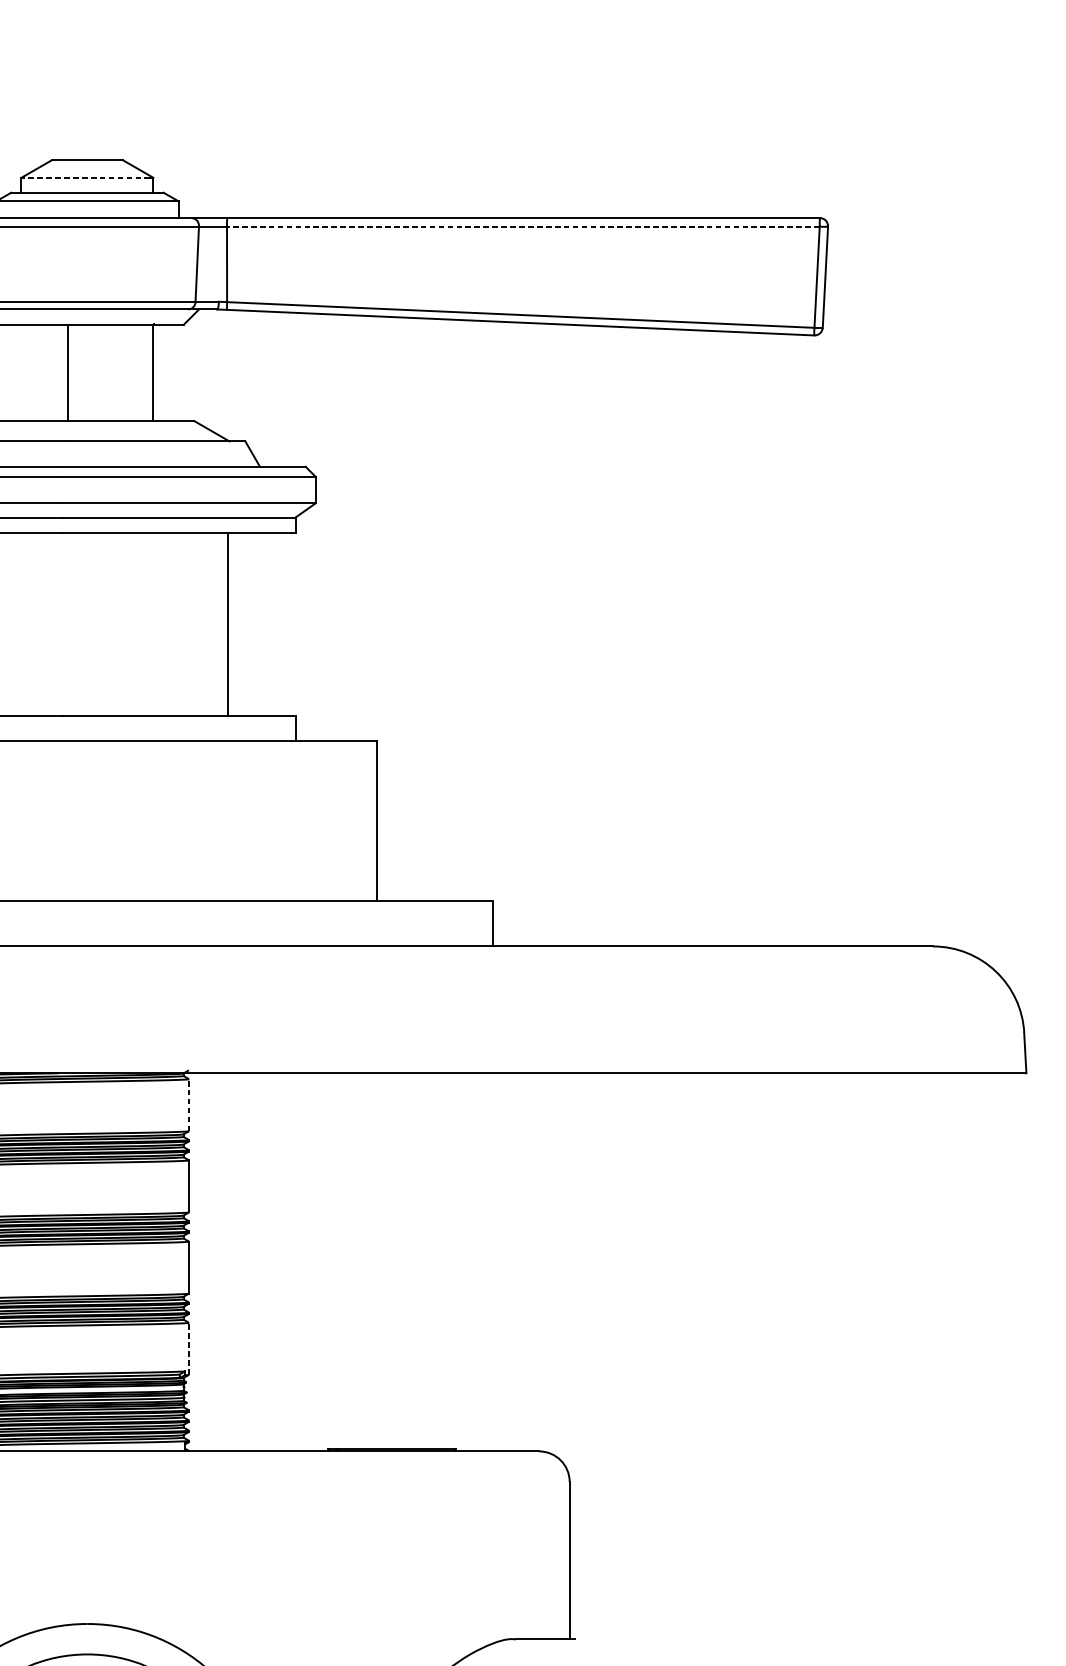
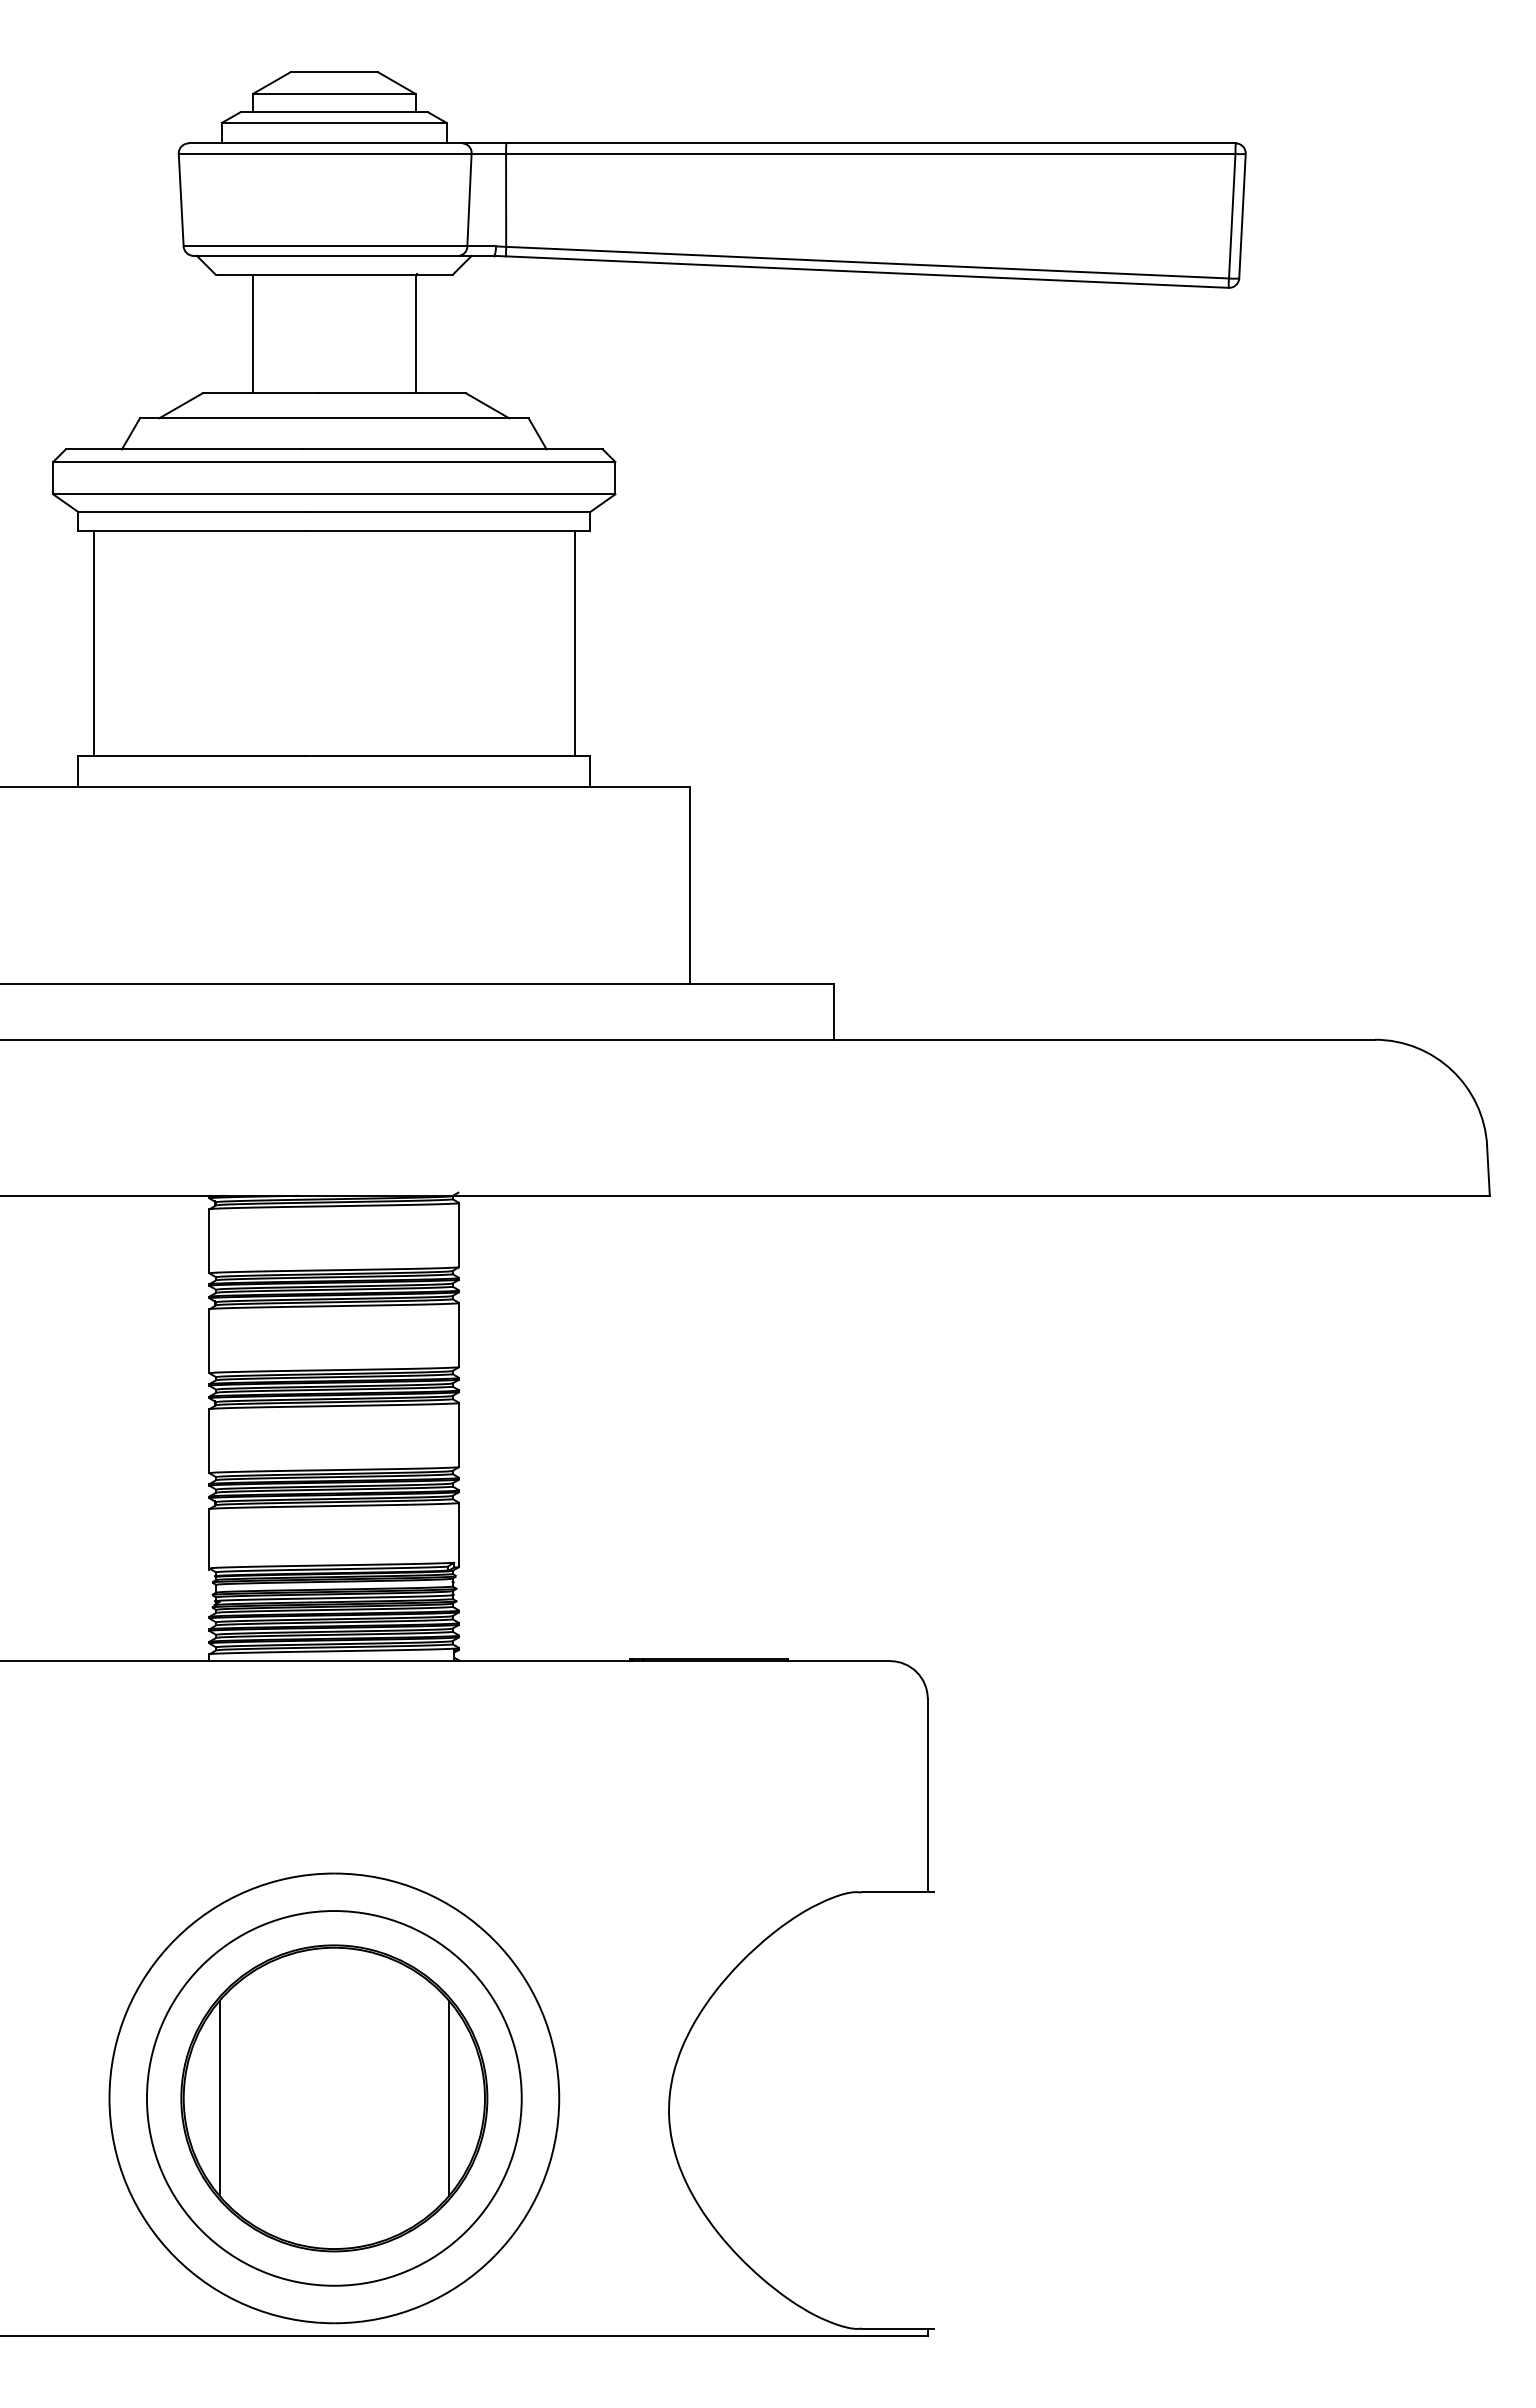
line: (85, 177) -> (331, 93), dashed -> solid
line: (523, 226) -> (870, 153), dashed -> solid
line: (68, 372) -> (253, 333), moved
line: (227, 623) -> (574, 642), moved
line: (189, 1104) -> (459, 1234), dashed -> solid
line: (189, 1348) -> (459, 1534), dashed -> solid

